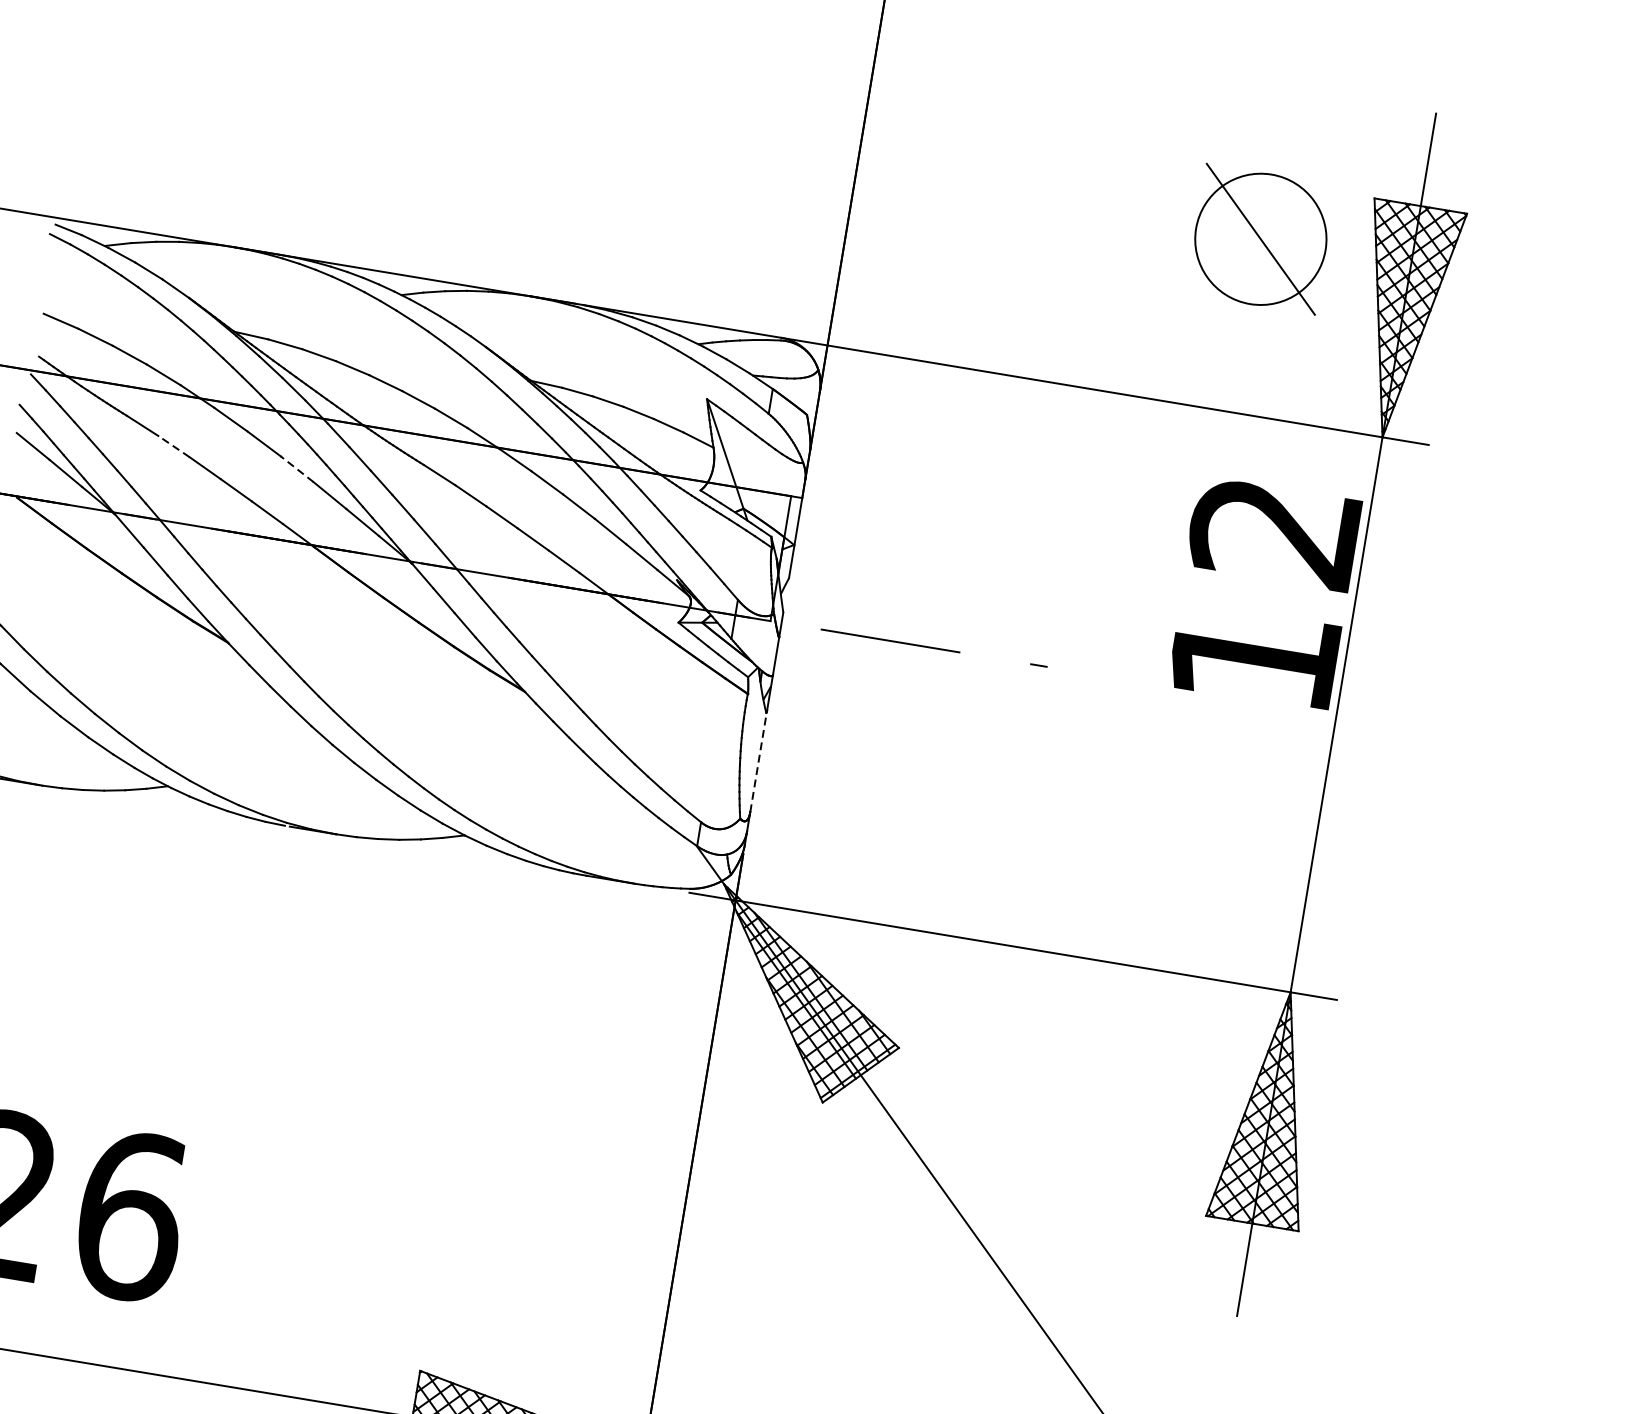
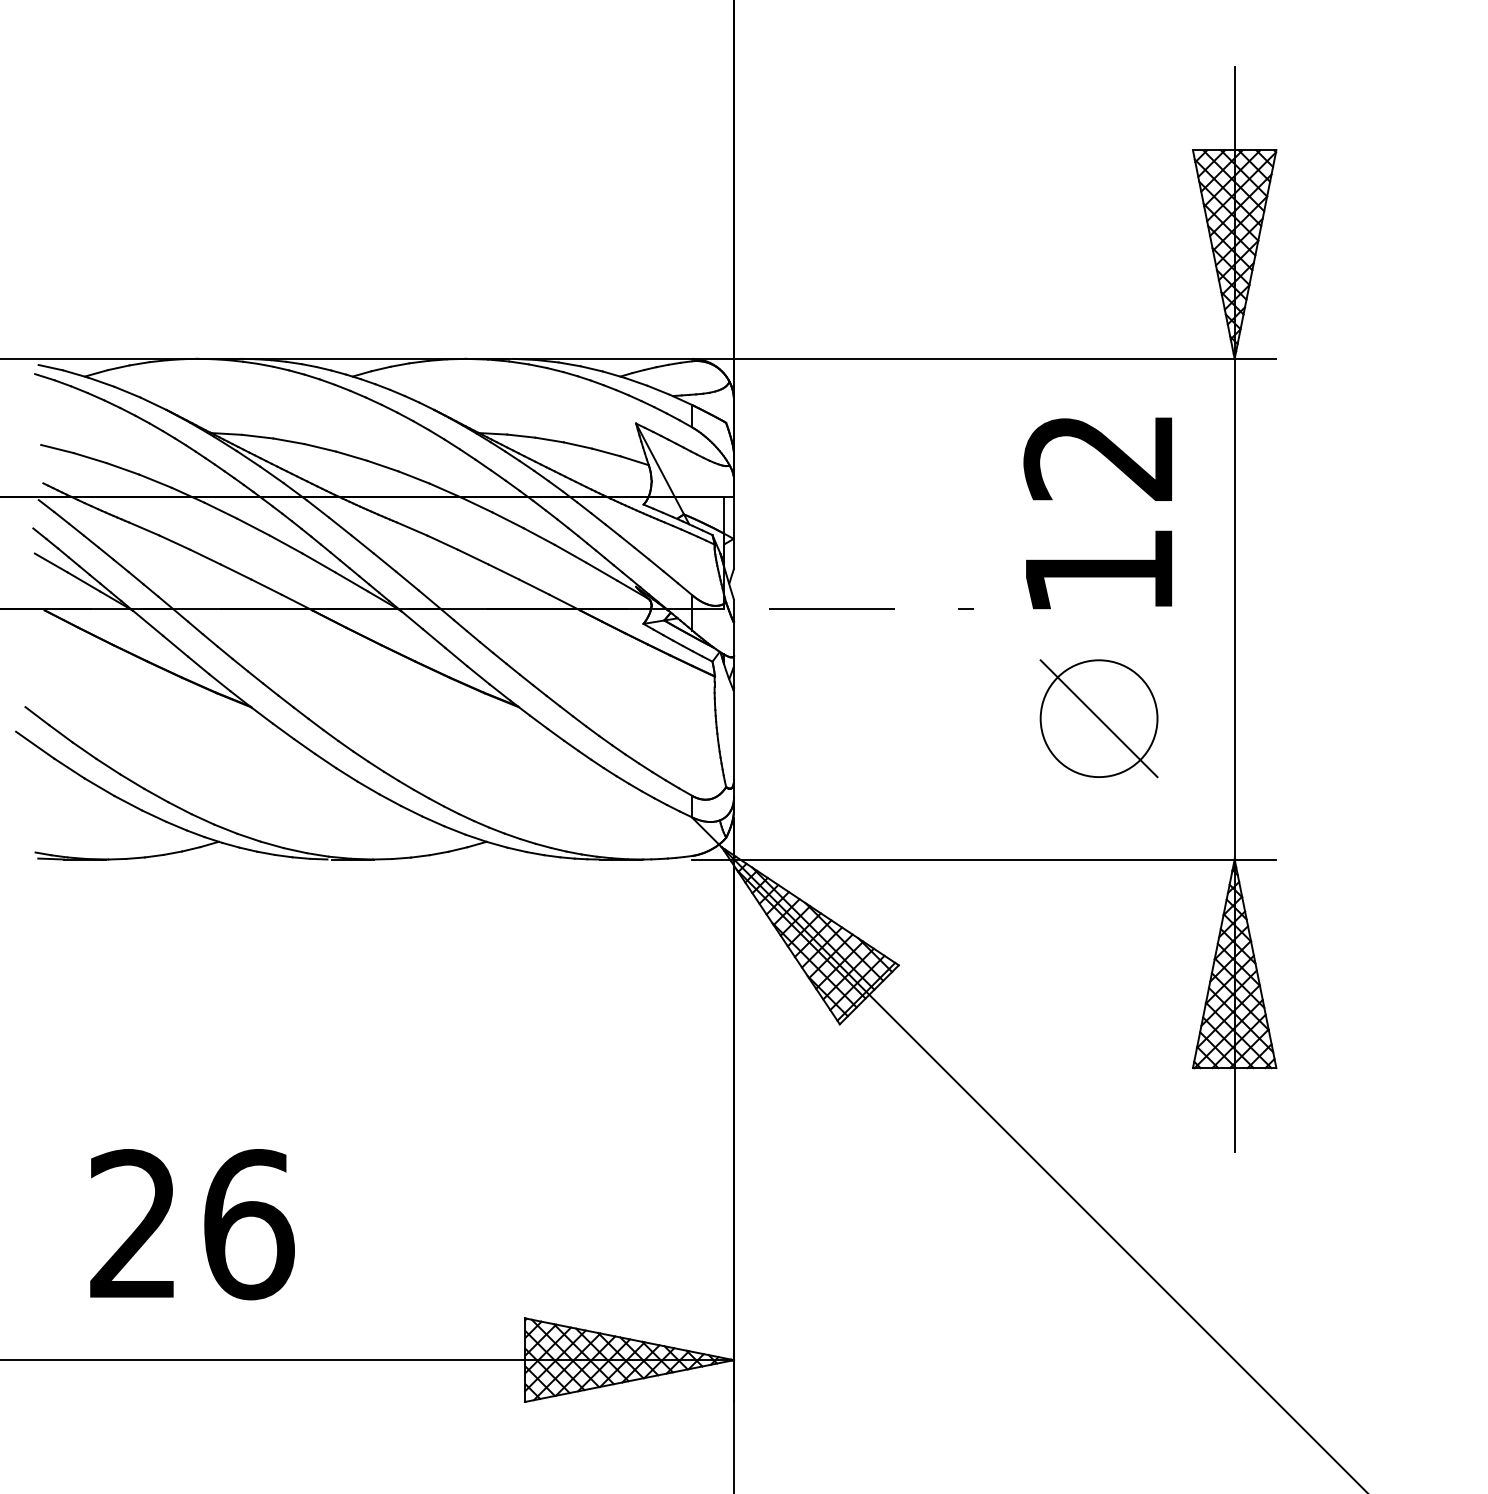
part: (1260, 239) -> (1098, 718), moved
line: (173, 446) -> (174, 542), dashed -> solid
line: (297, 469) -> (286, 544), dashed -> solid
text: (1263, 593) -> (1097, 513), moved
line: (759, 761) -> (734, 734), dashed -> solid

